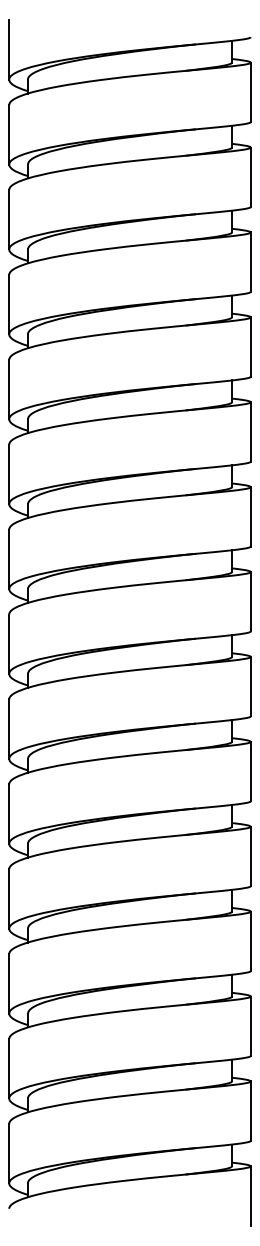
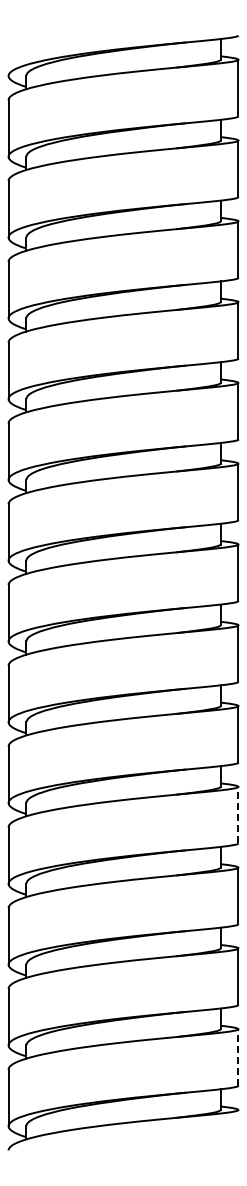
line: (9, 49) -> (8, 47), removed
line: (250, 855) -> (238, 814), solid -> dashed
line: (250, 1111) -> (238, 1057), solid -> dashed
line: (250, 1196) -> (238, 1138), removed

